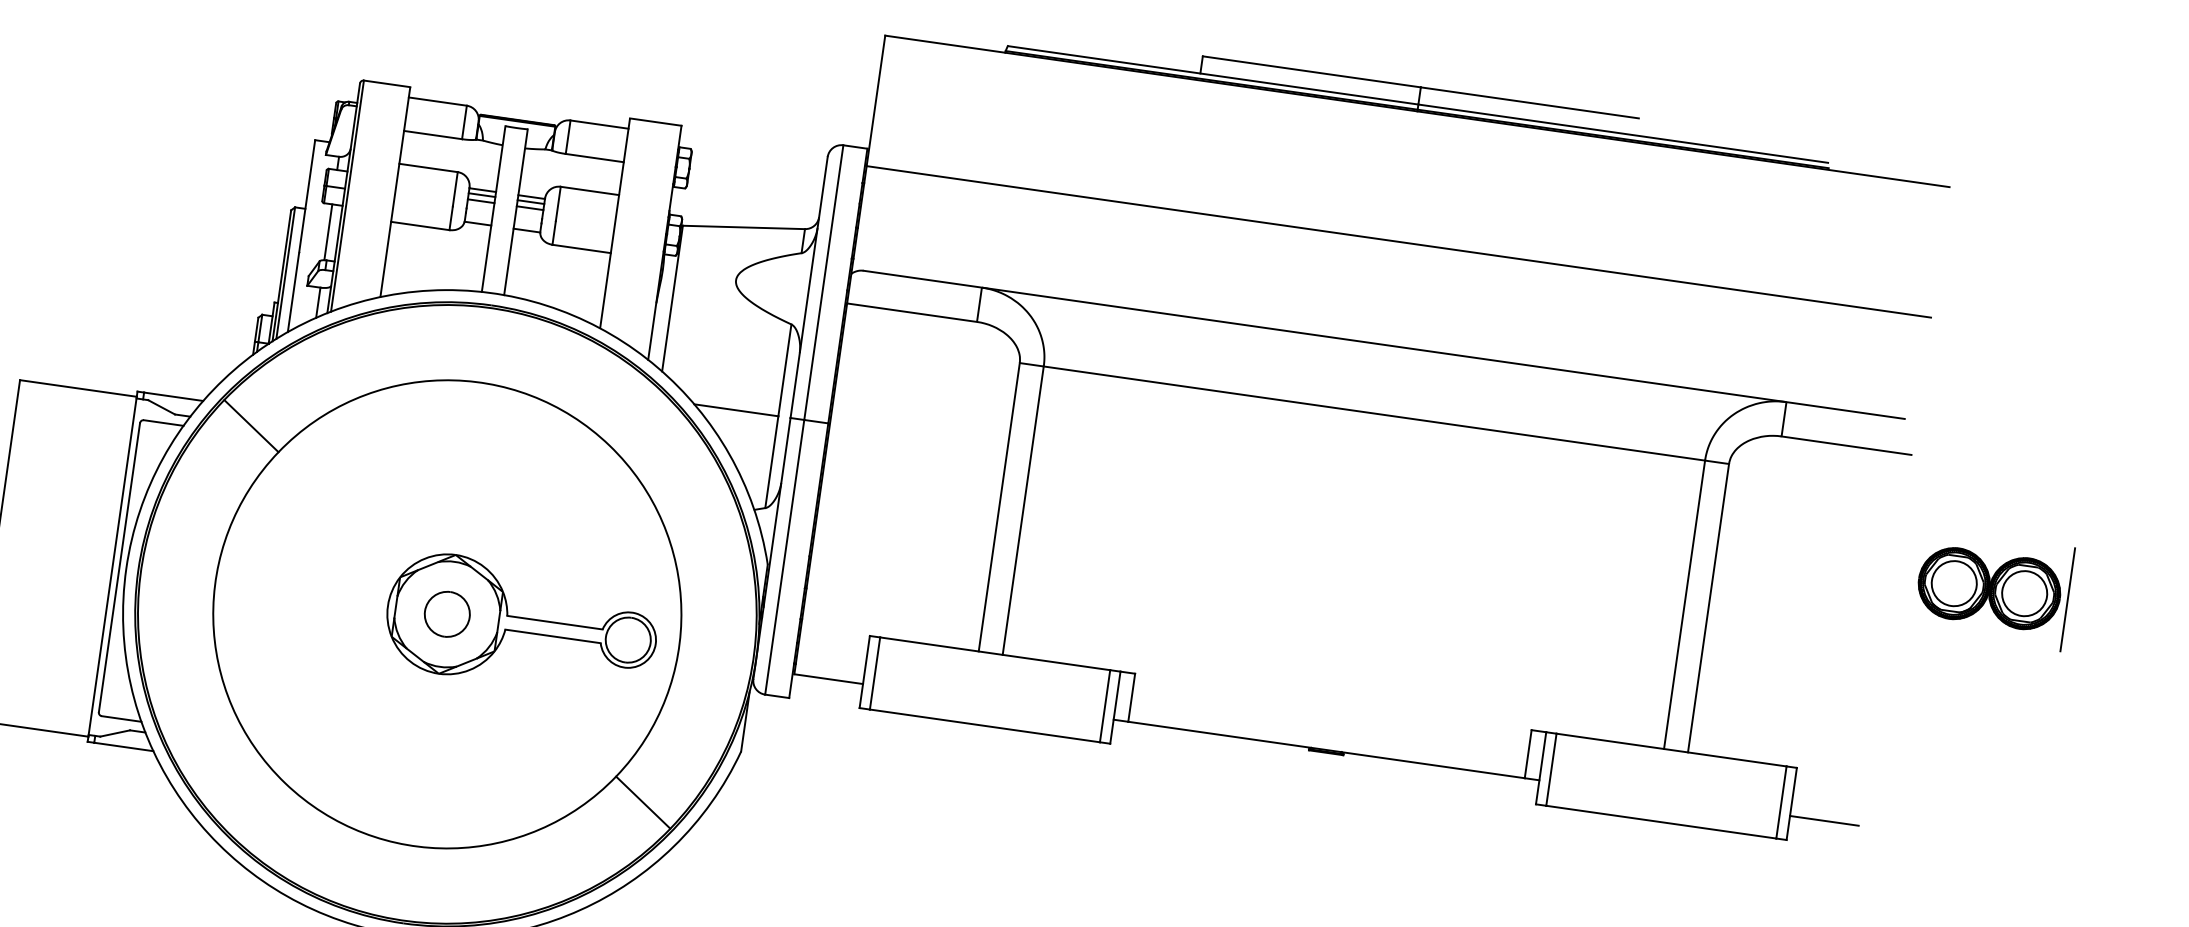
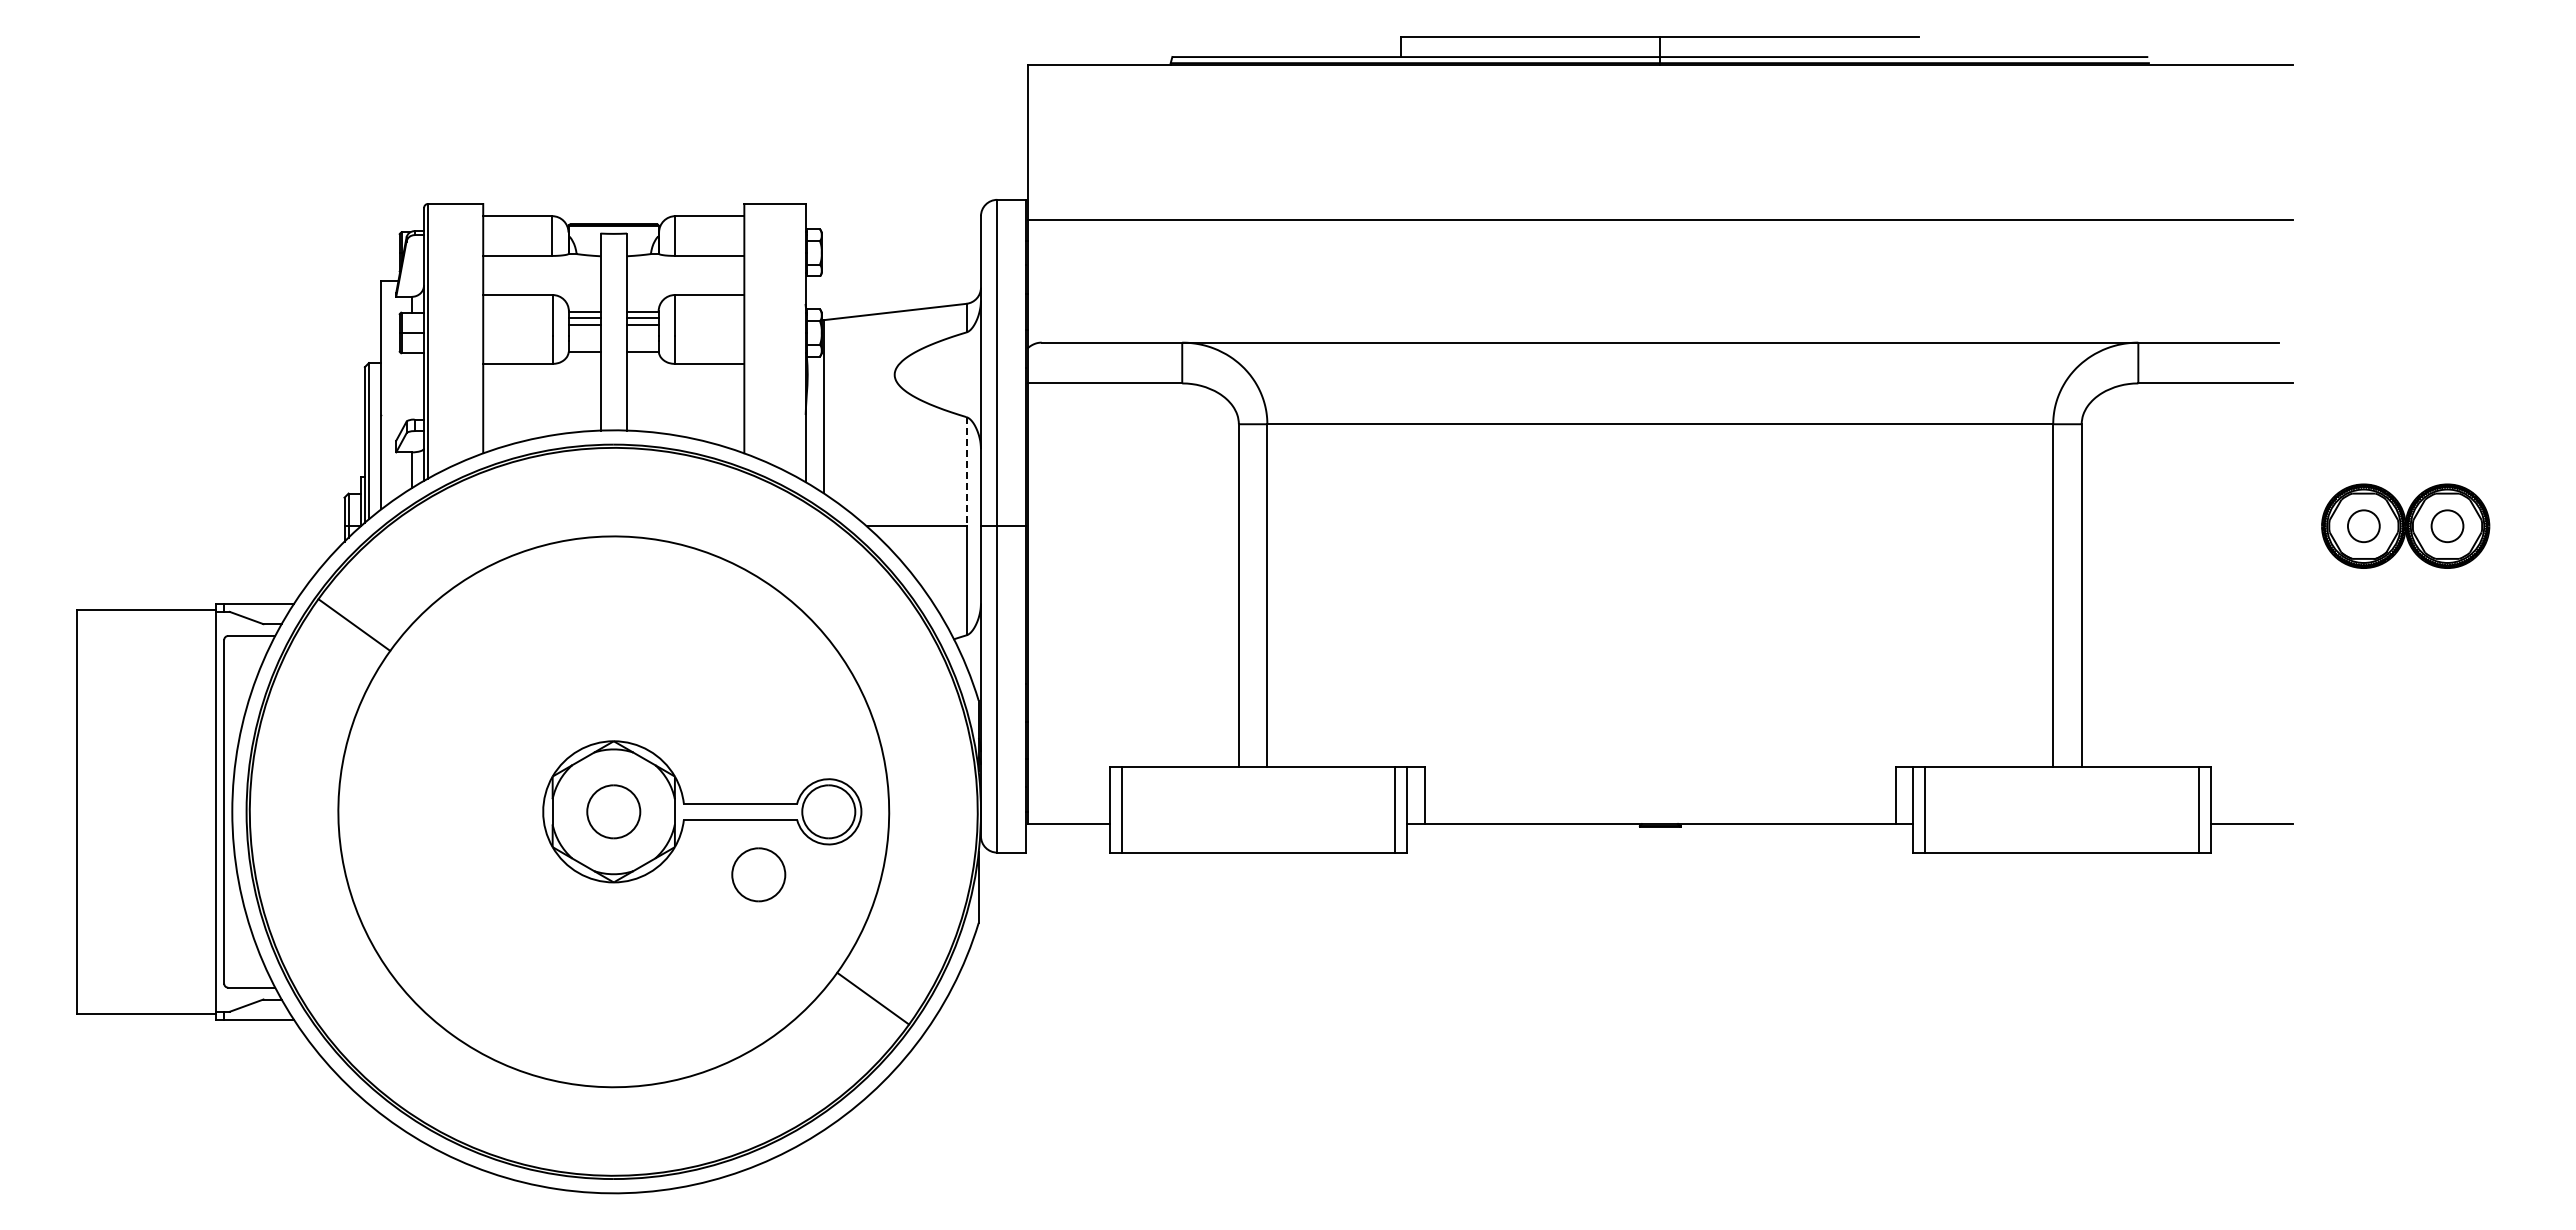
line: (328, 232) -> (411, 386), removed
line: (784, 370) -> (966, 471), solid -> dashed
circle: (1954, 582) -> (2363, 525), size x0.6
circle: (2024, 593) -> (2447, 525), size x0.6
line: (2067, 599) -> (2498, 525), removed
part: (561, 684) -> (758, 874), added

